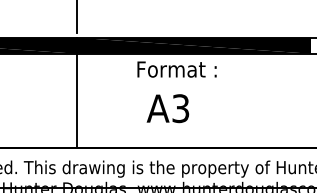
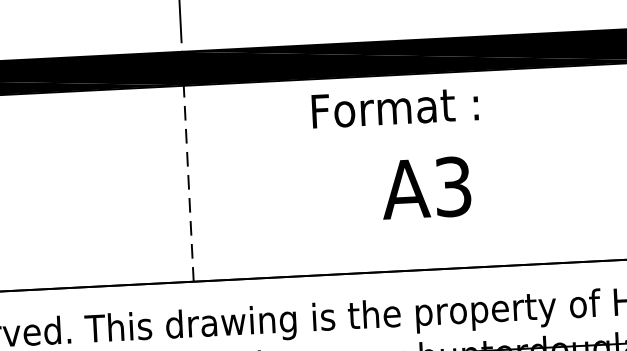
line: (76, 100) -> (187, 183), solid -> dashed
text: (167, 108) -> (425, 187), moved

